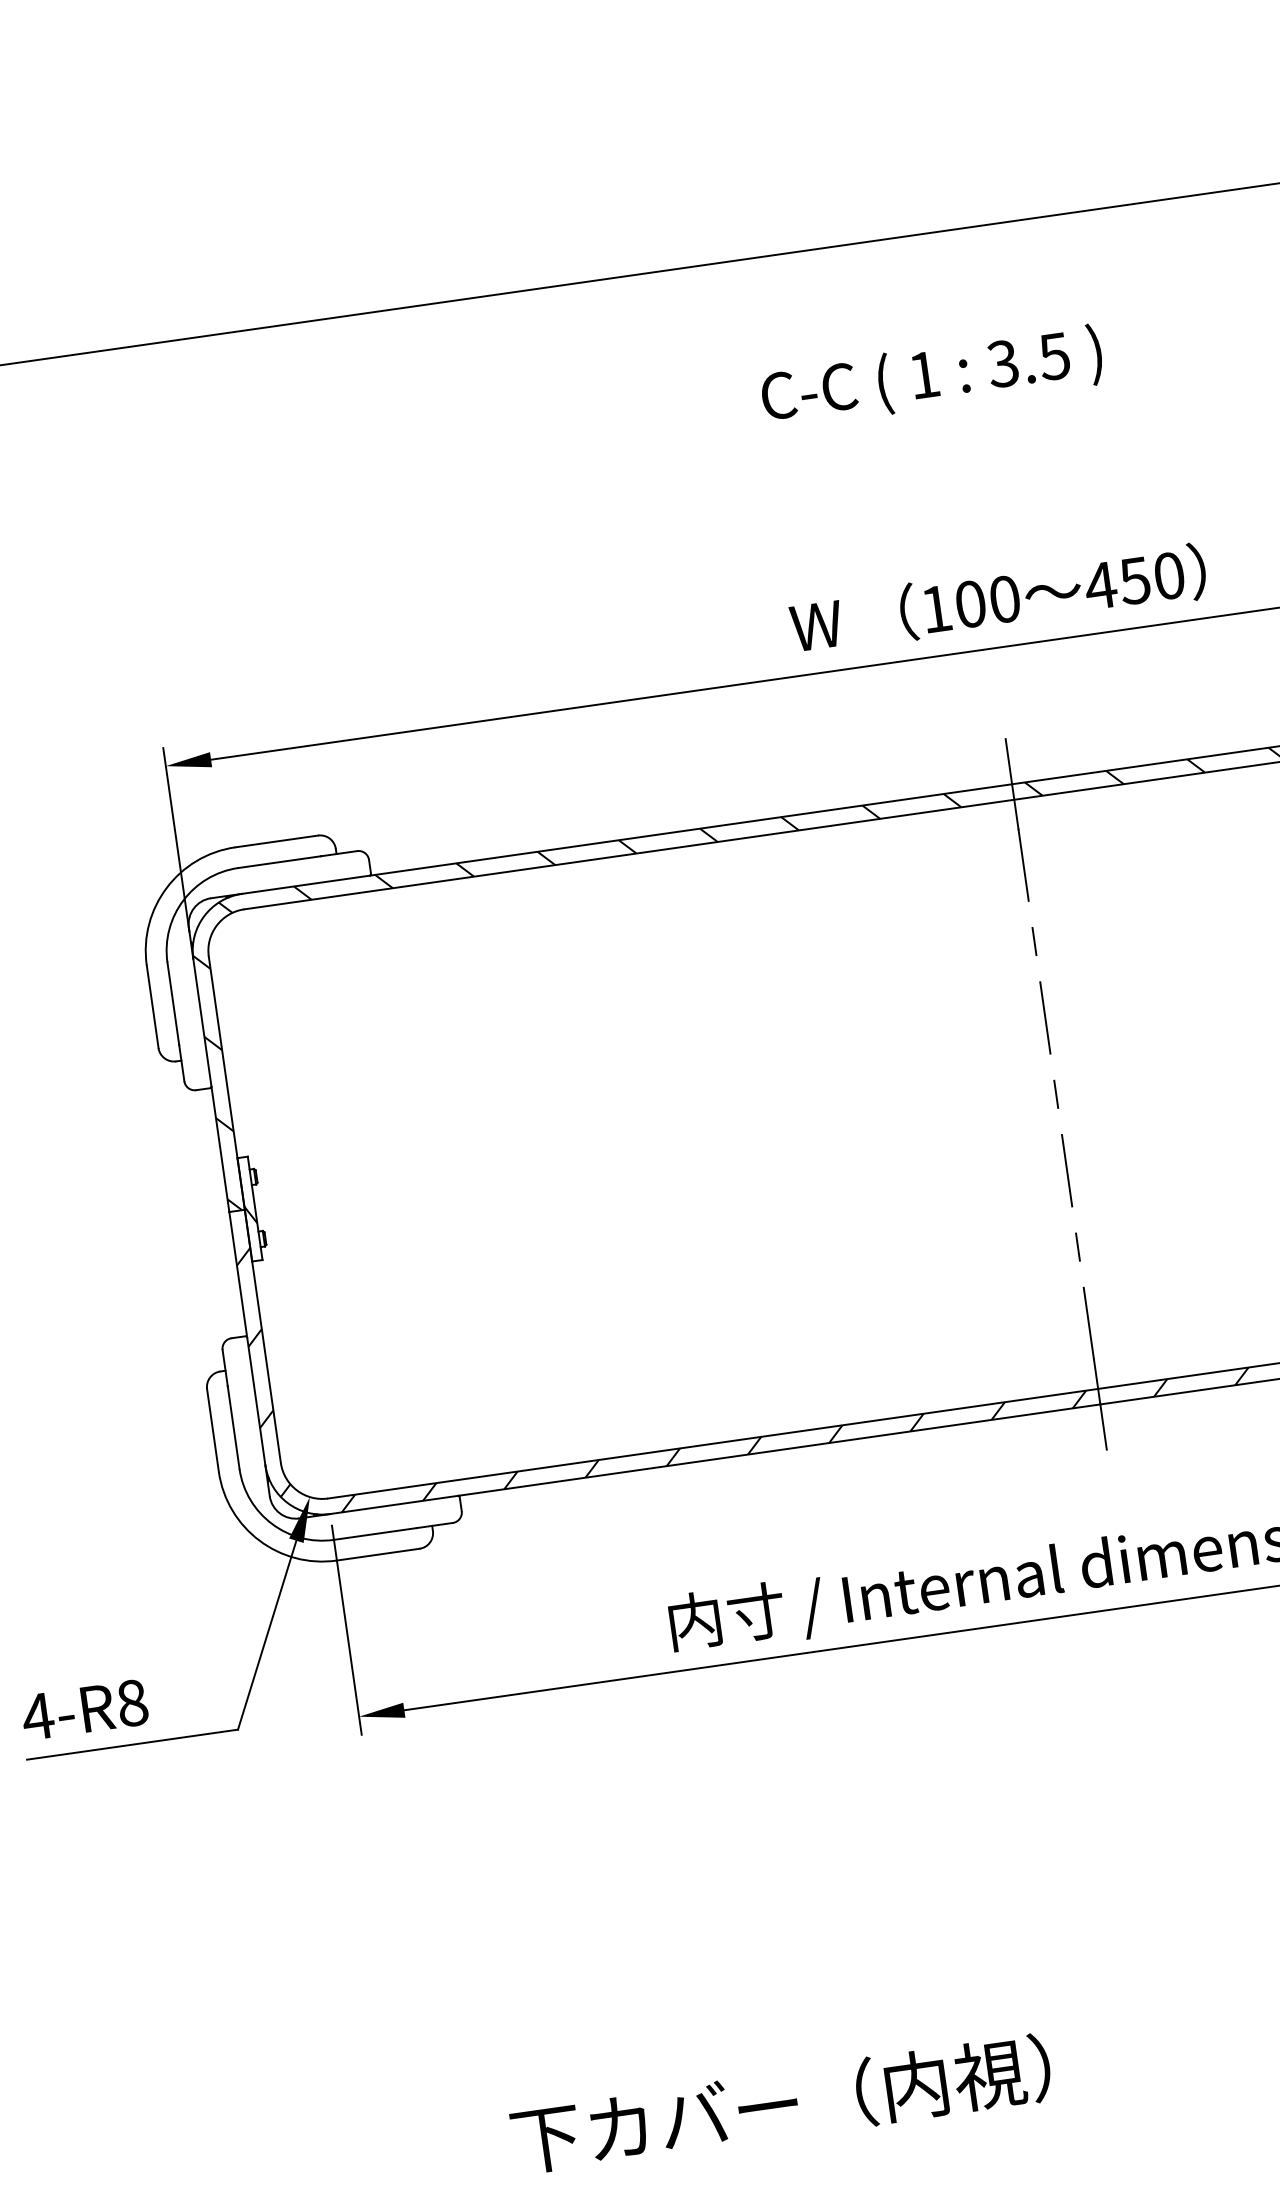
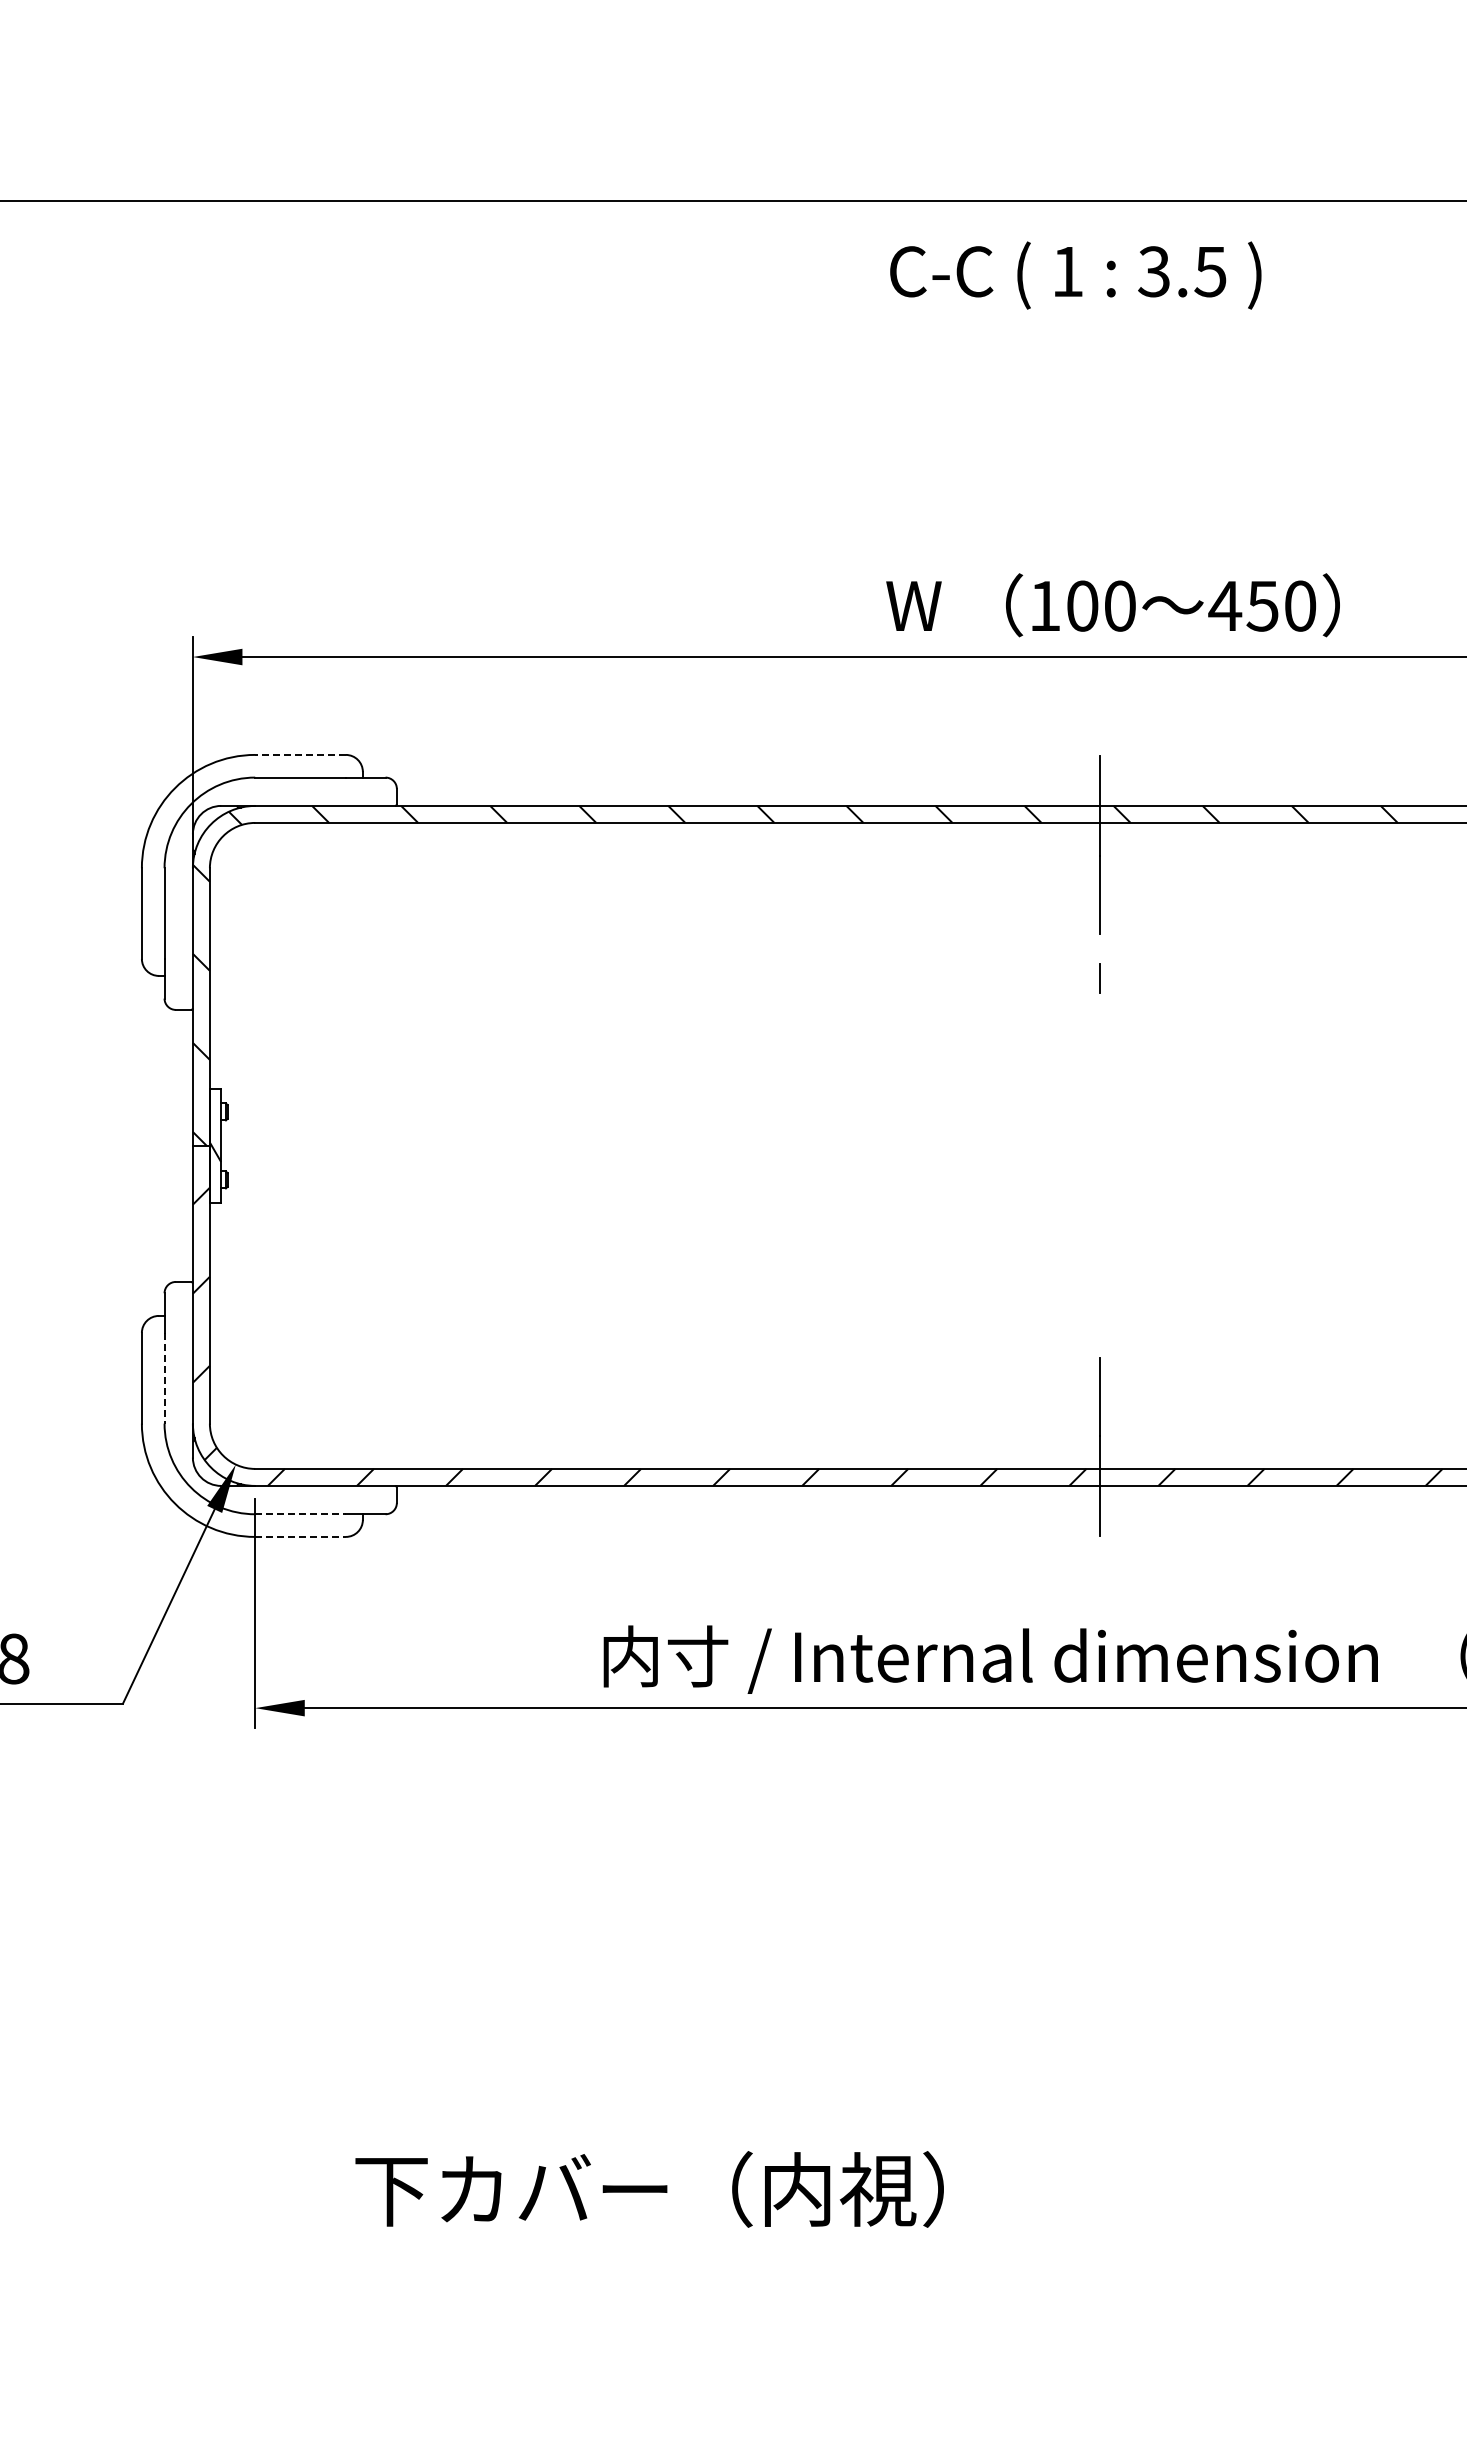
text: (931, 377) -> (1075, 275), moved
line: (276, 841) -> (300, 754), solid -> dashed
line: (1045, 1018) -> (1099, 1062), removed
line: (1056, 1093) -> (1099, 1145), removed
line: (1067, 1170) -> (1099, 1229), removed
line: (1077, 1247) -> (1099, 1313), removed
line: (233, 1427) -> (164, 1378), solid -> dashed
line: (376, 1534) -> (301, 1514), solid -> dashed
line: (379, 1554) -> (301, 1536), solid -> dashed

